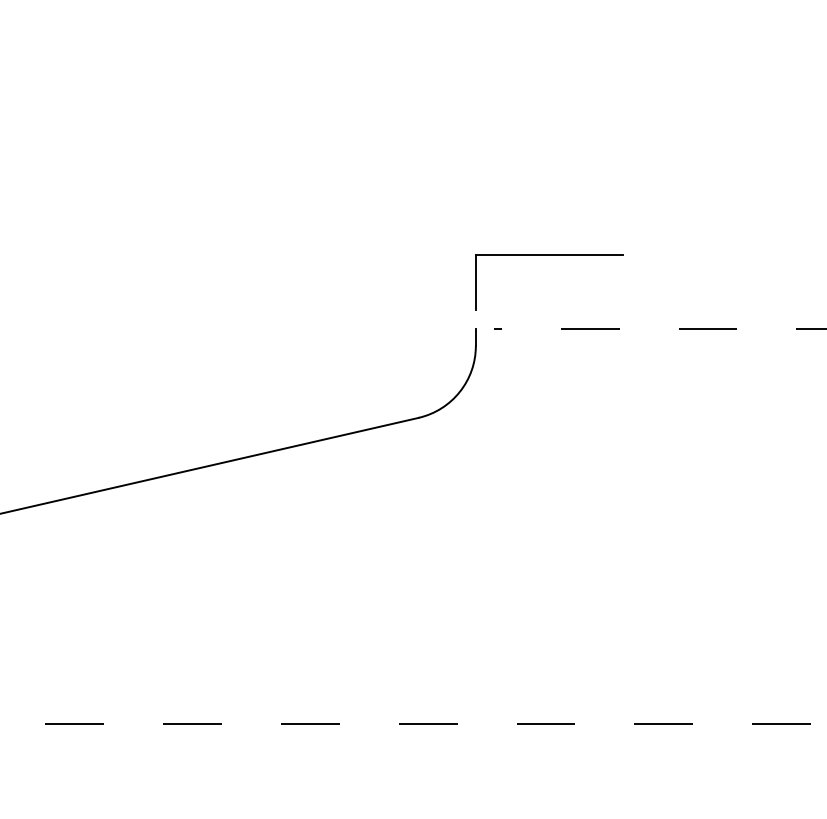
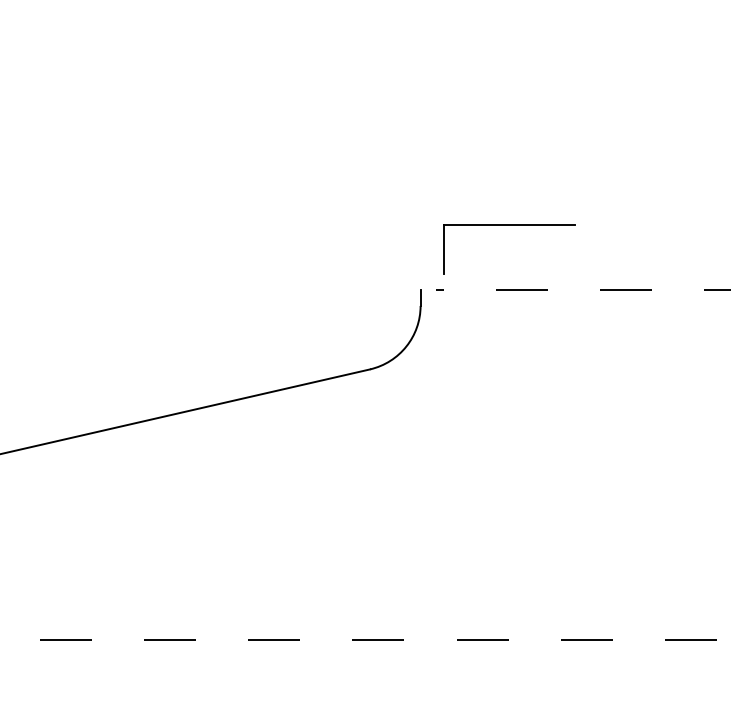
part: (549, 255) -> (509, 225), moved

